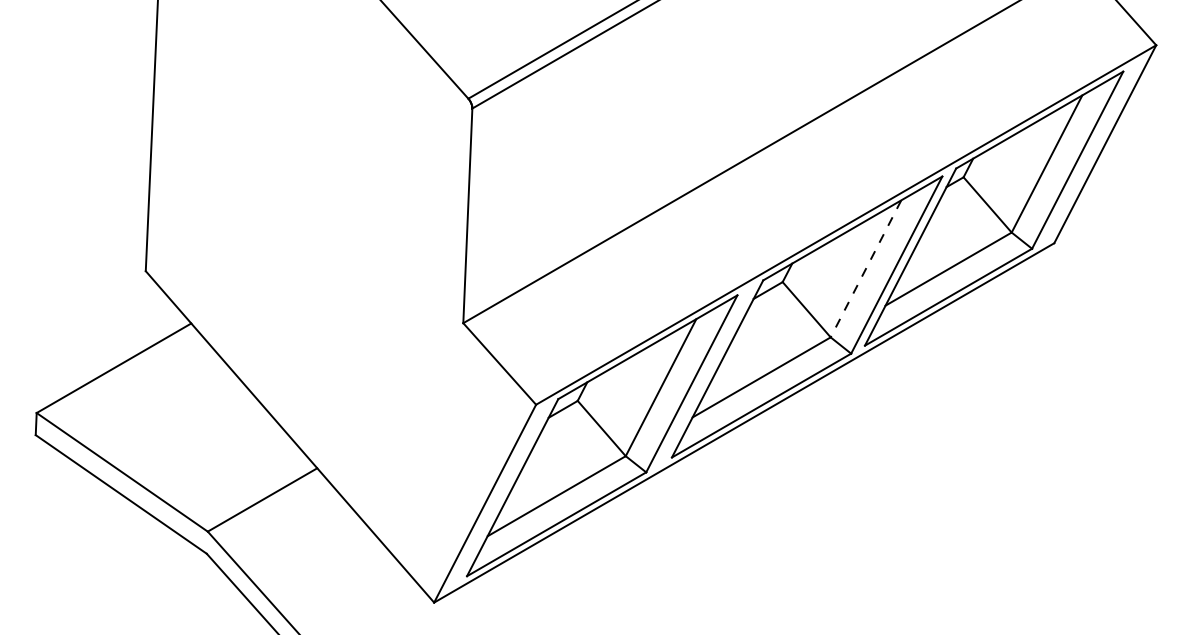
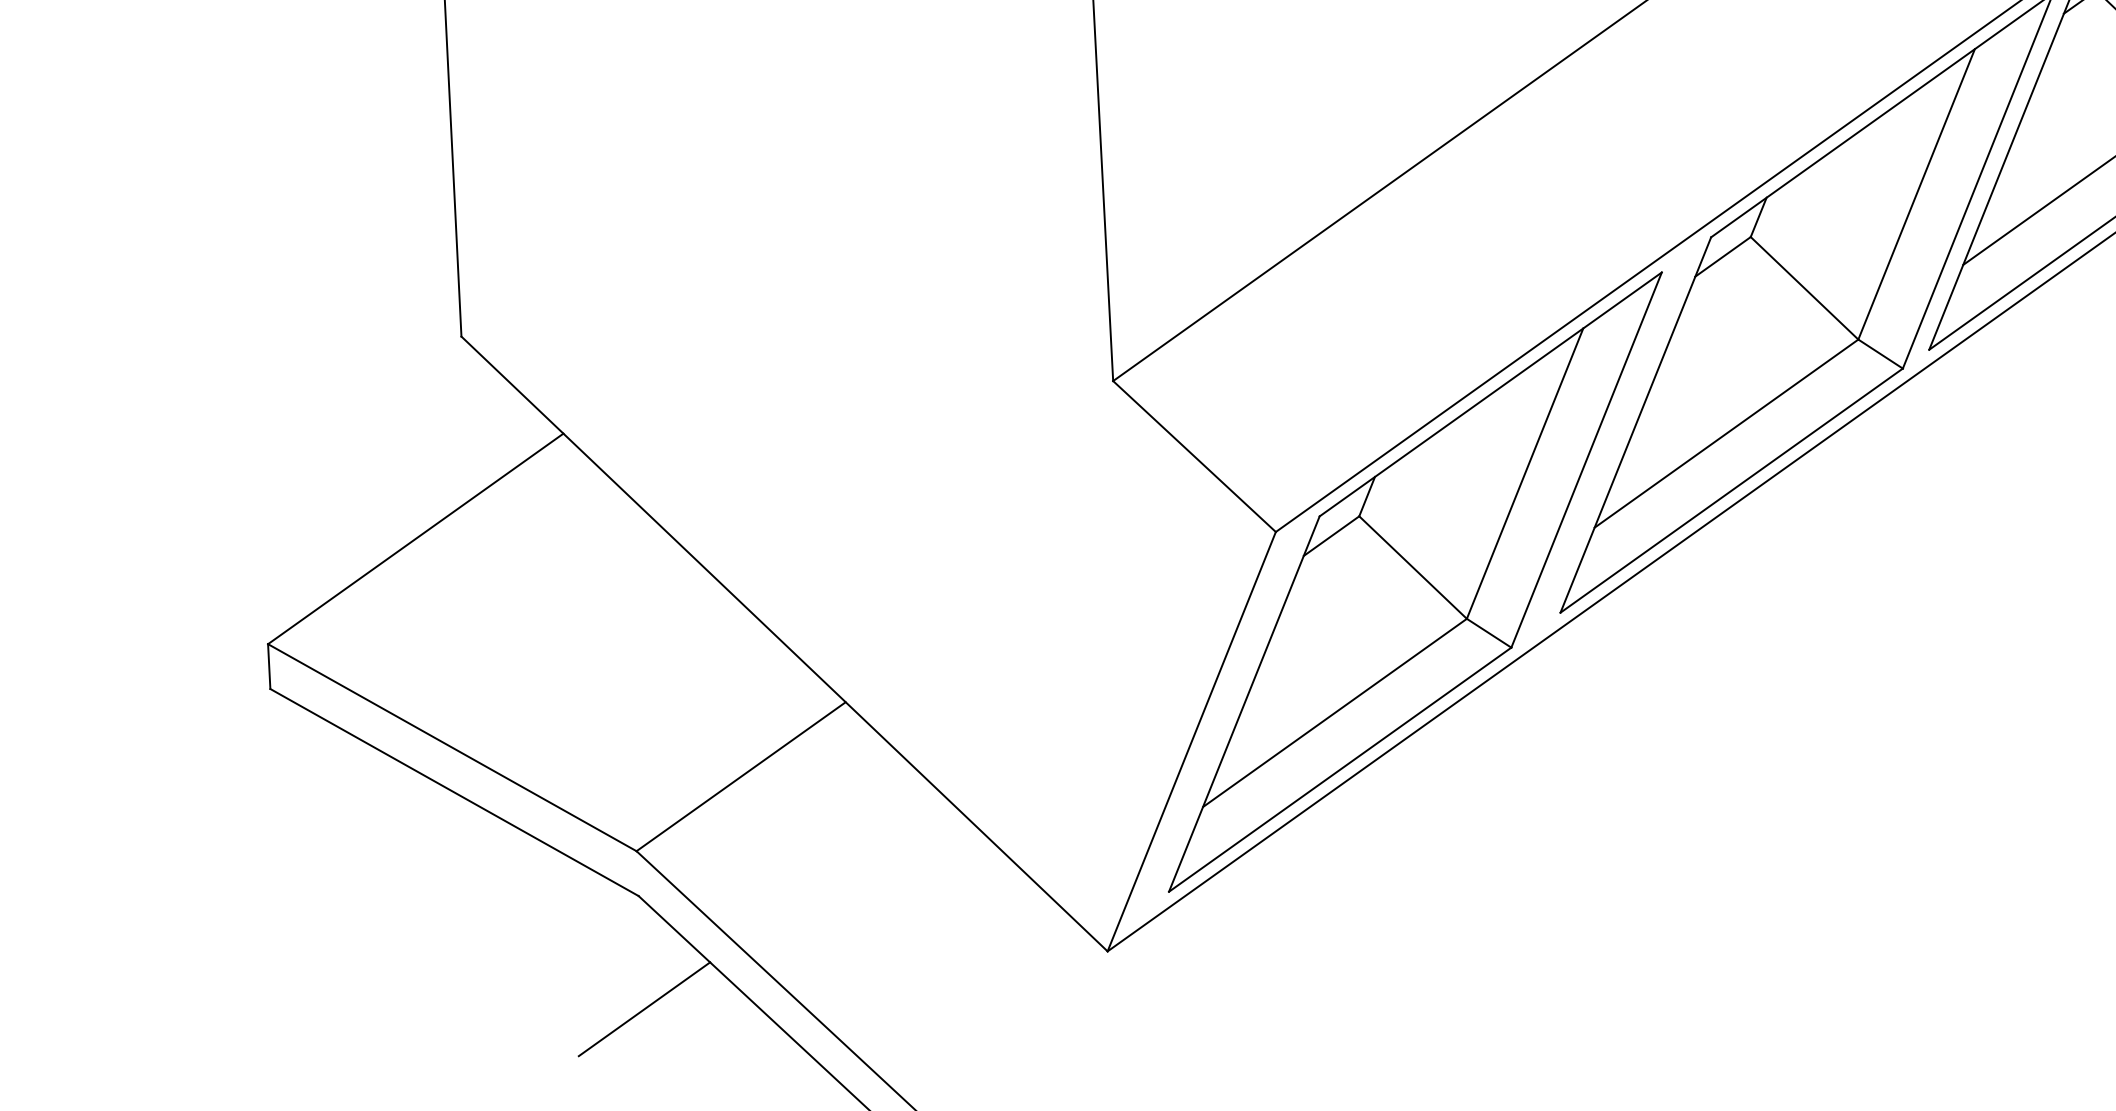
line: (865, 269) -> (1915, 195), dashed -> solid
line: (203, 609) -> (642, 1009), added

